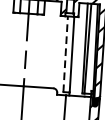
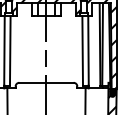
line: (65, 53) -> (82, 50), dashed -> solid

